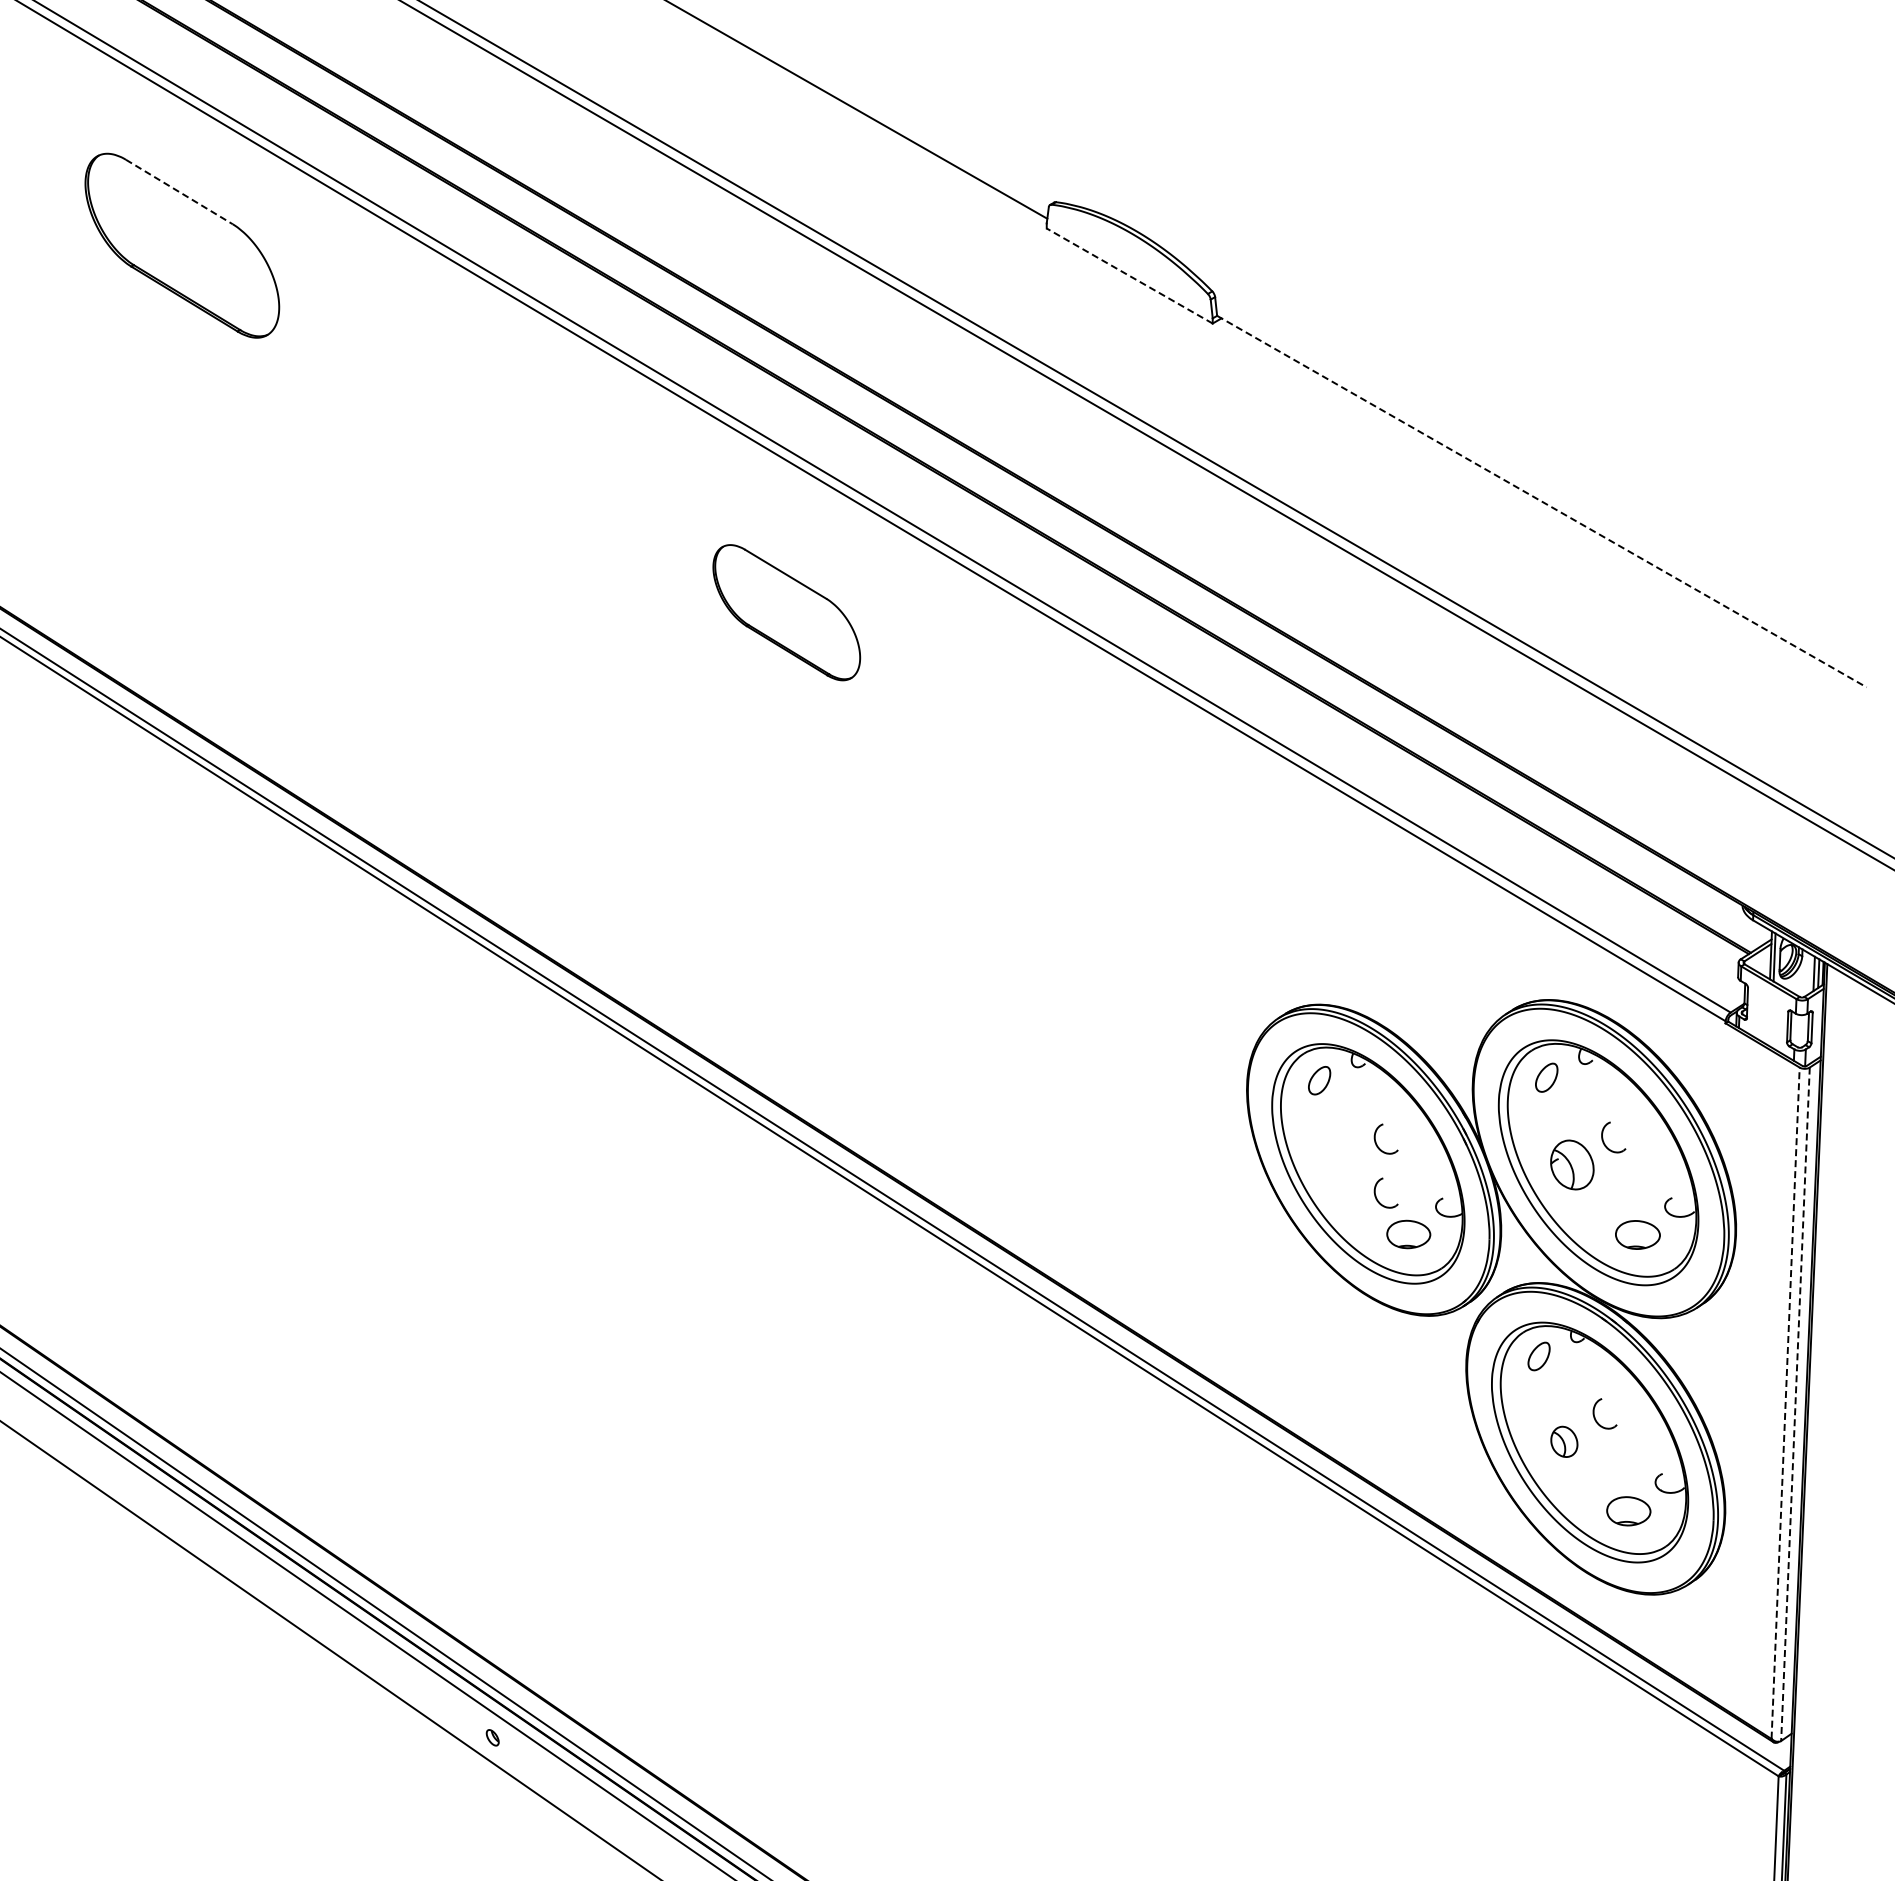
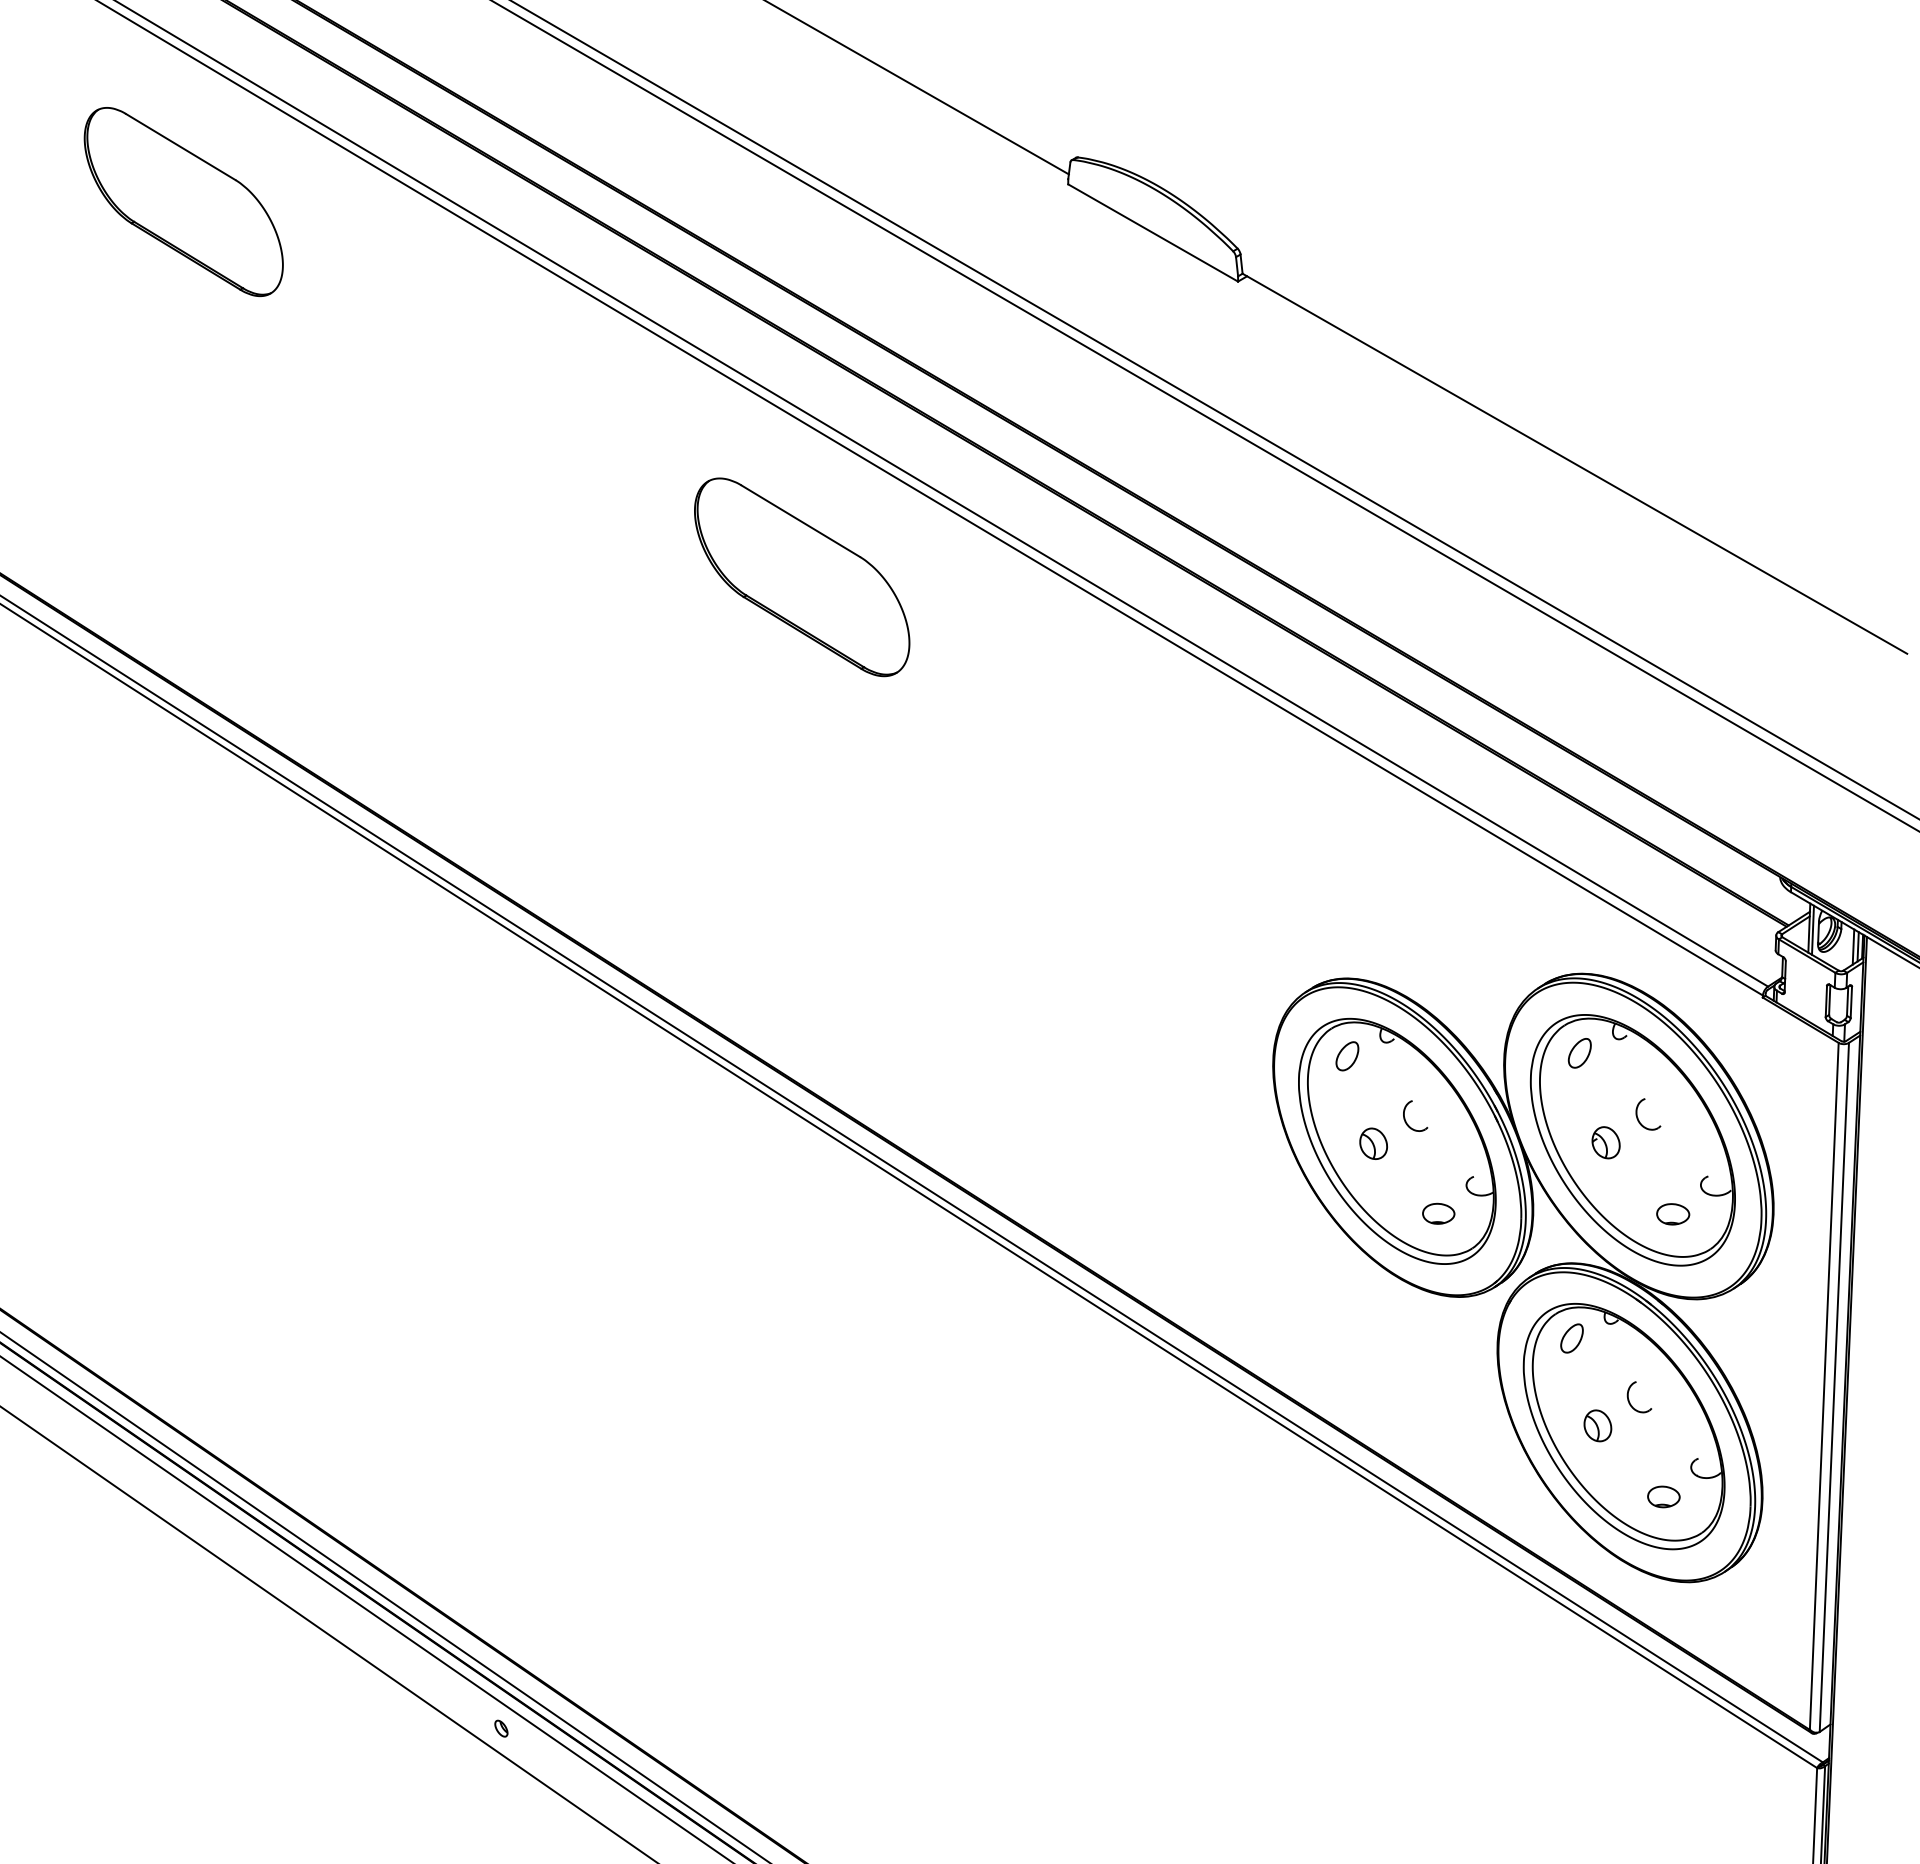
line: (179, 192) -> (180, 147), dashed -> solid
line: (1129, 276) -> (1152, 233), dashed -> solid
line: (1542, 501) -> (1575, 463), dashed -> solid
part: (786, 612) -> (801, 577), size x1.43
part: (1572, 1165) -> (1606, 1143), size x0.62
part: (1345, 1166) -> (1373, 1144), added
part: (1376, 1195) -> (1405, 1173), removed
part: (1408, 1234) -> (1438, 1213), size x0.71
part: (1637, 1235) -> (1672, 1214), size x0.71
line: (1785, 1403) -> (1824, 1386), dashed -> solid
line: (1795, 1404) -> (1834, 1387), dashed -> solid
part: (1628, 1511) -> (1663, 1497), size x0.71

